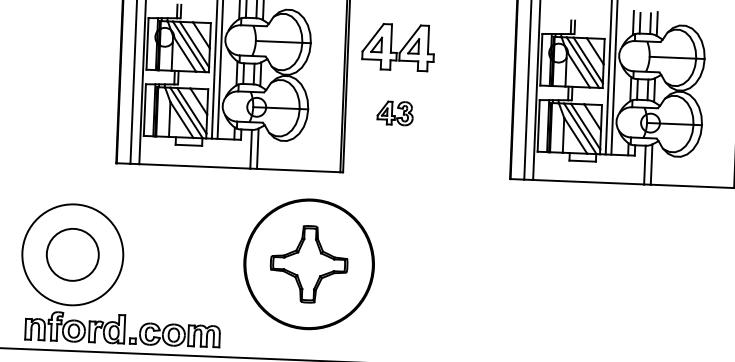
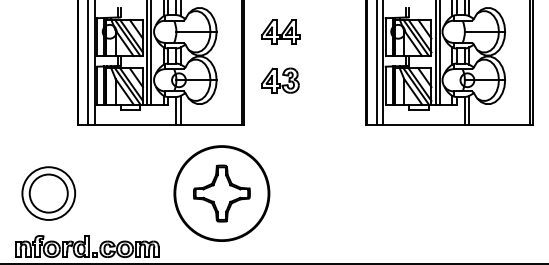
part: (398, 46) -> (280, 31), size x0.71
part: (395, 113) -> (280, 80), size x1.43
circle: (72, 254) -> (48, 193), size x0.71

